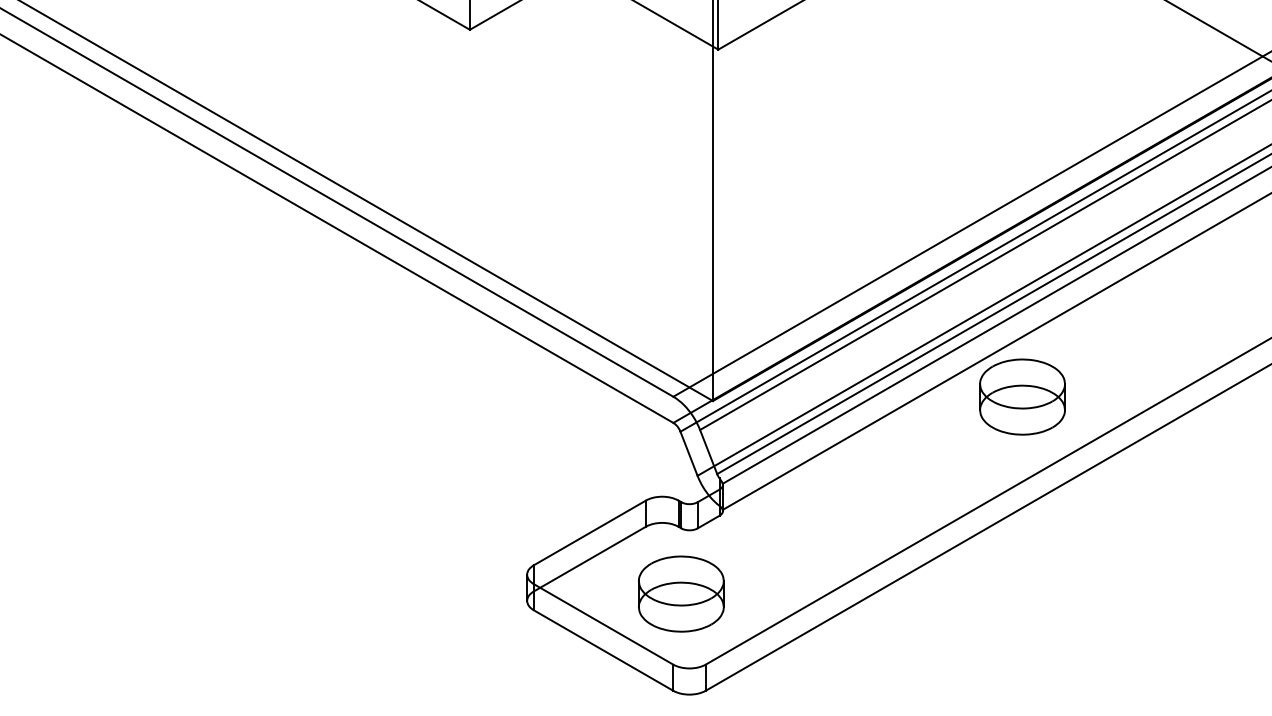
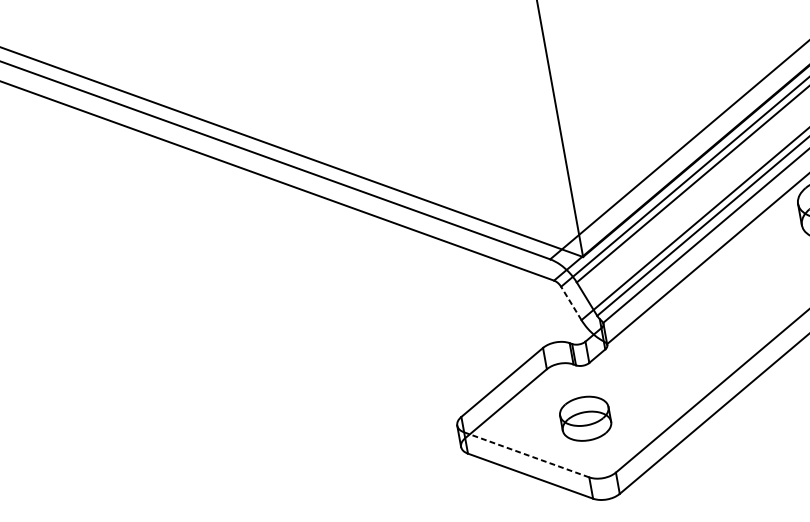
line: (689, 453) -> (571, 303), solid -> dashed
part: (681, 593) -> (585, 418), size x0.7
line: (603, 624) -> (526, 454), solid -> dashed

